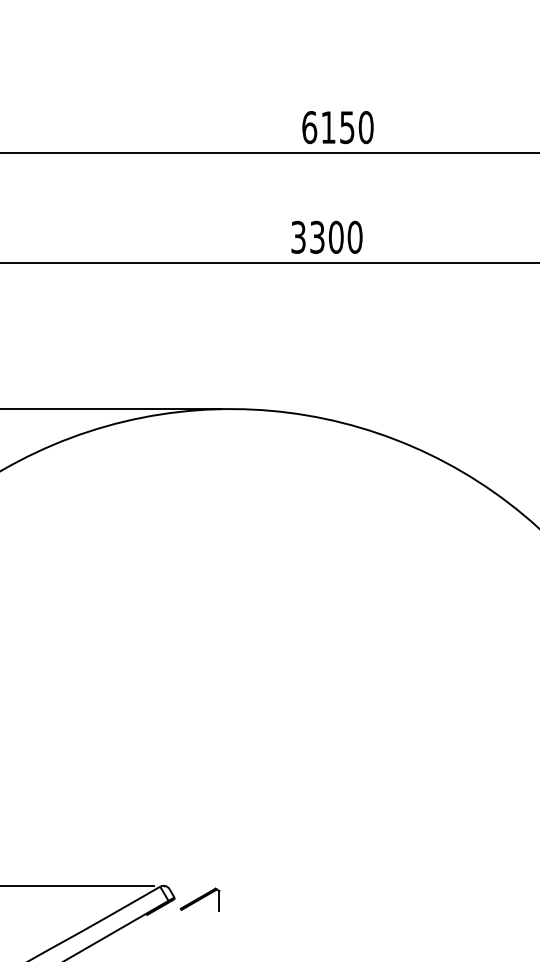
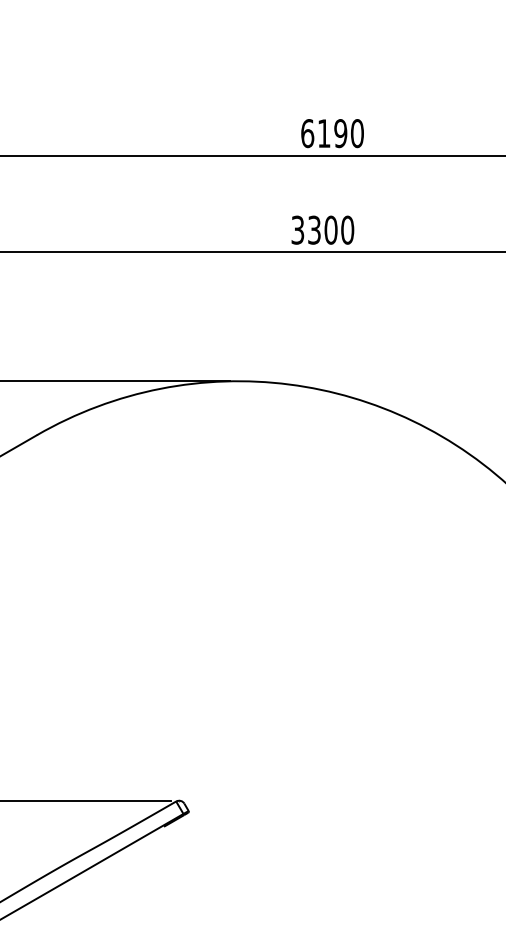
text: (347, 127) -> (340, 133), 6150 -> 6190
part: (200, 899) -> (211, 812), removed

